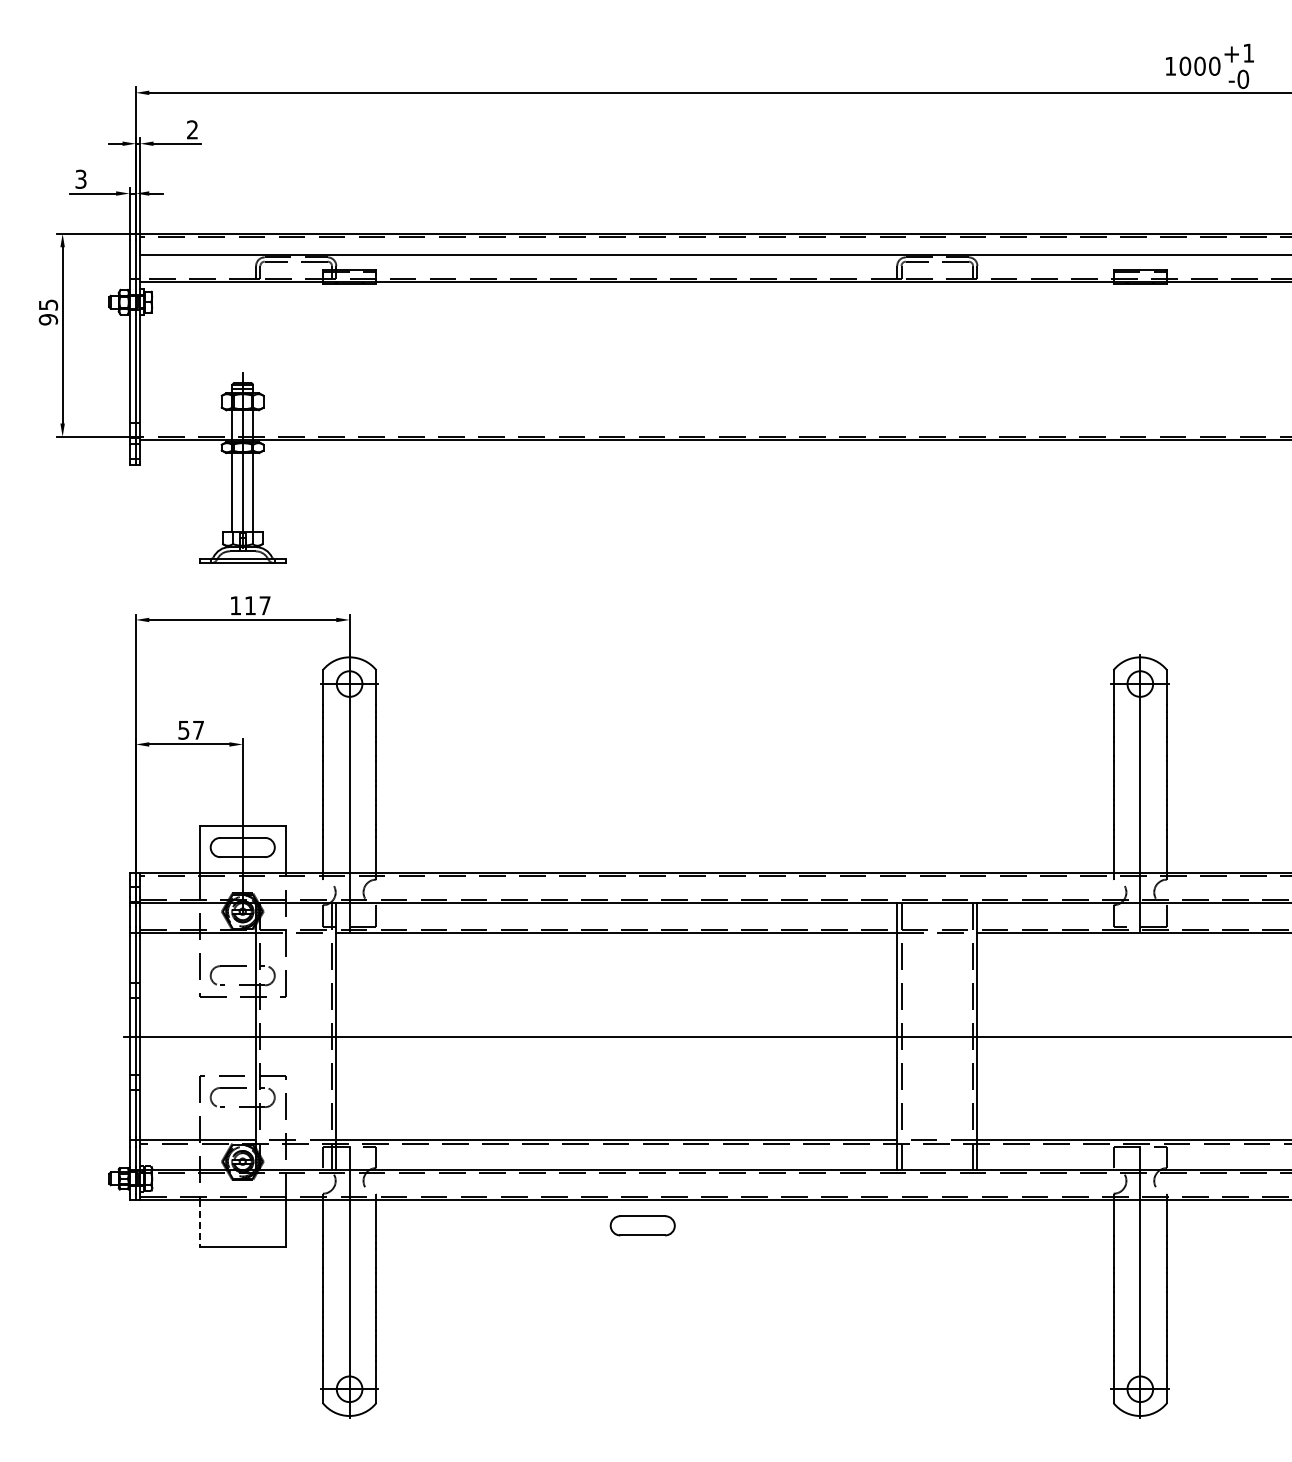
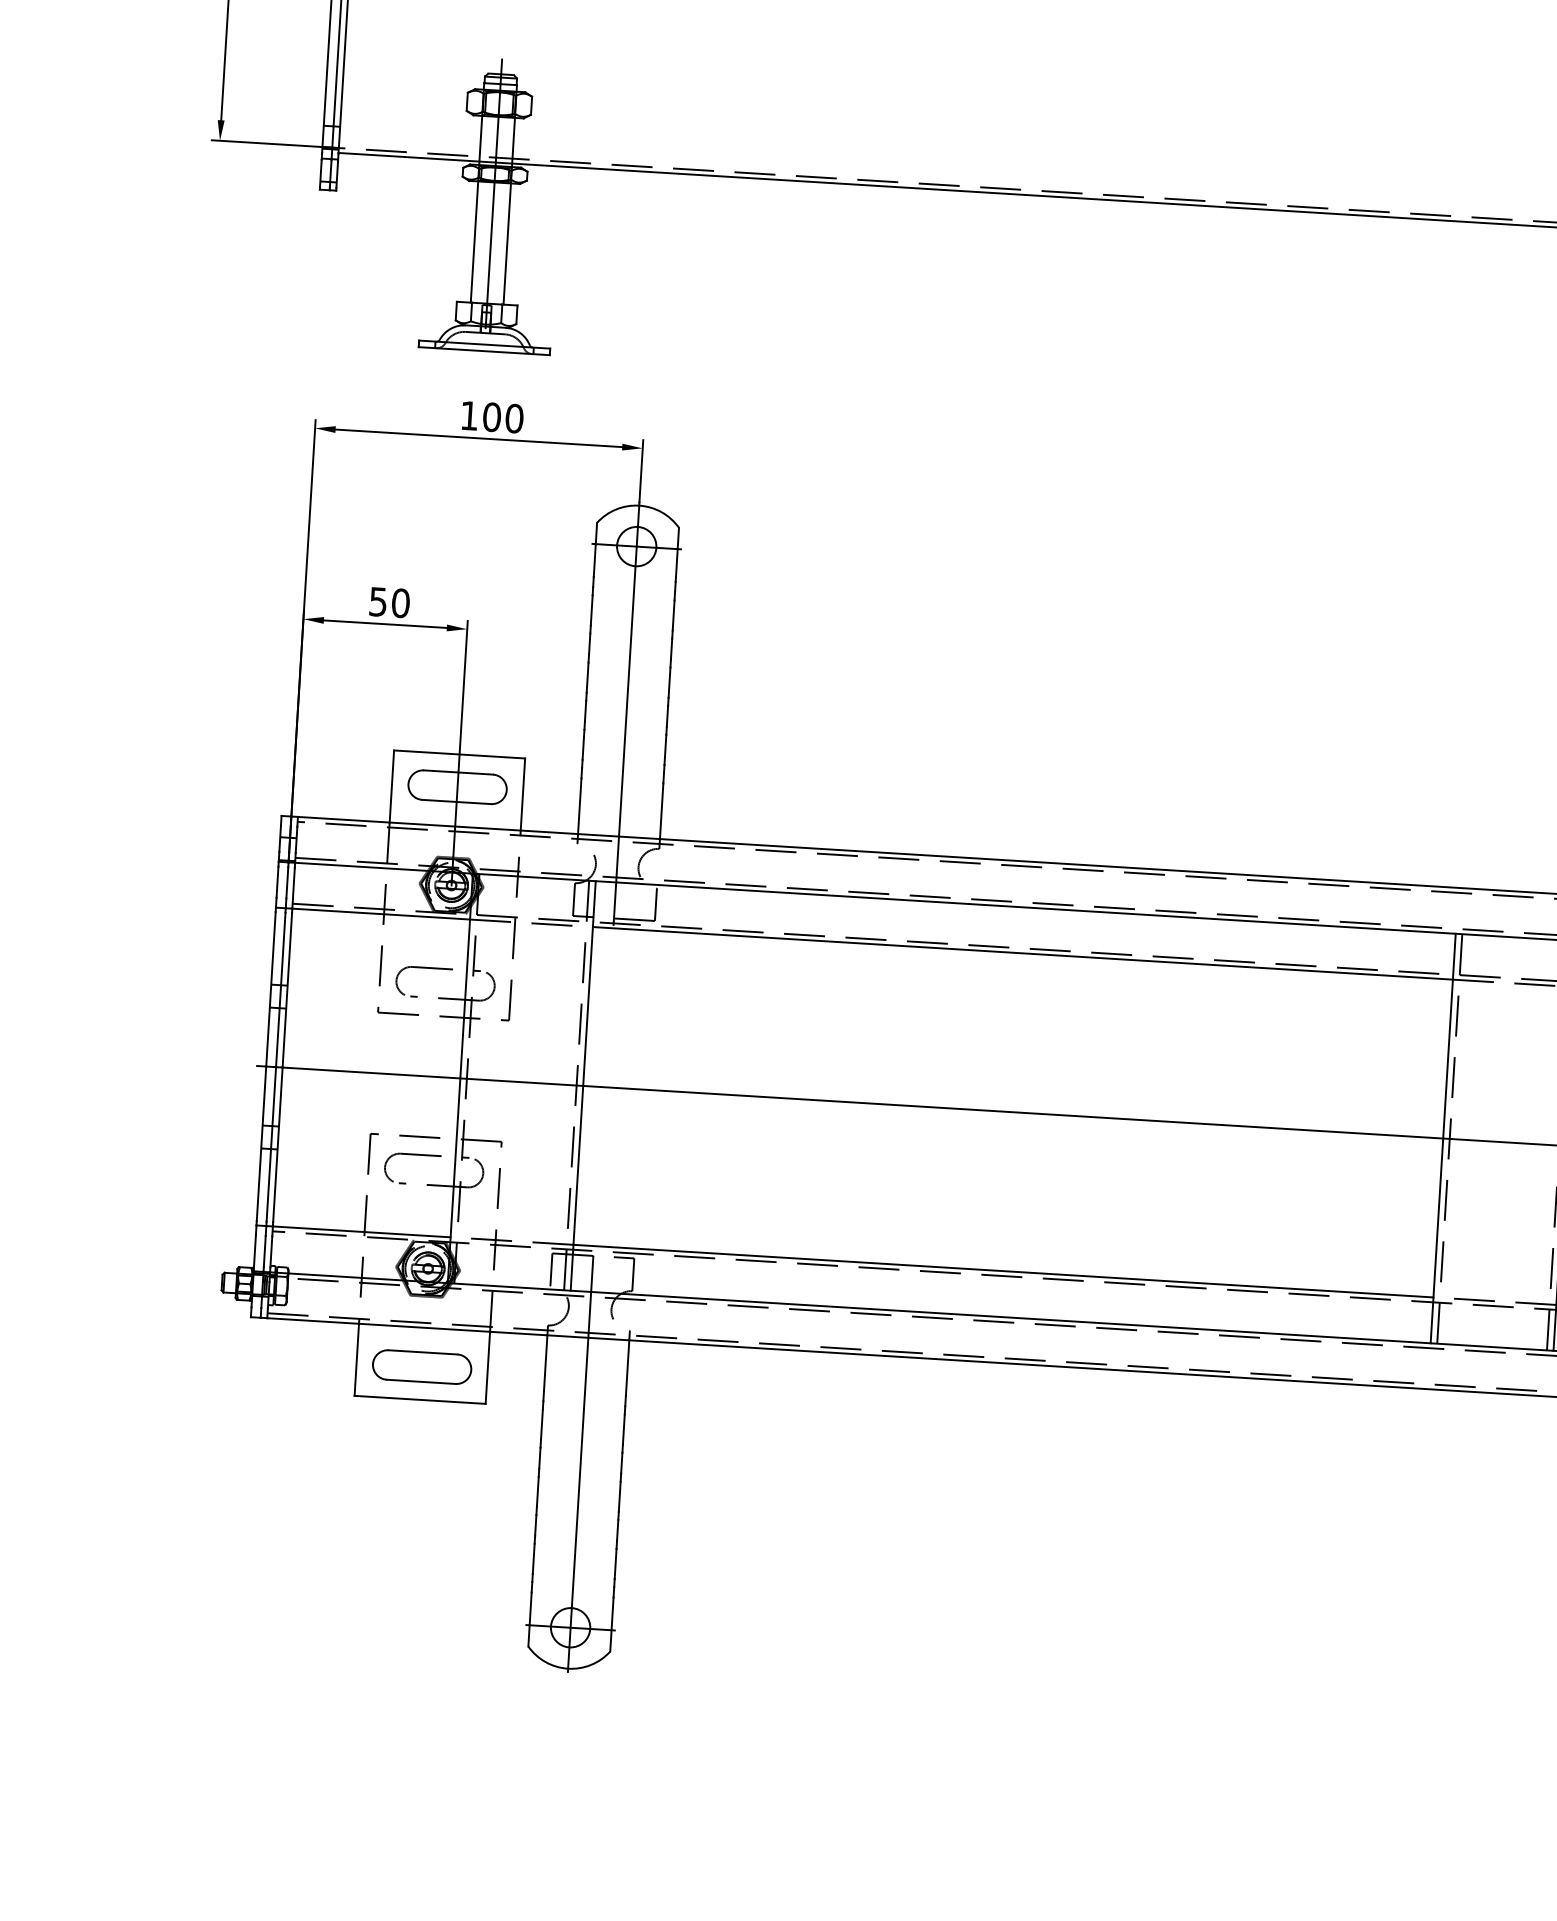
text: (257, 605) -> (502, 417), 117 -> 100
text: (198, 729) -> (400, 602), 57 -> 50
line: (200, 1223) -> (357, 1359), dashed -> solid
part: (642, 1225) -> (421, 1366), moved

